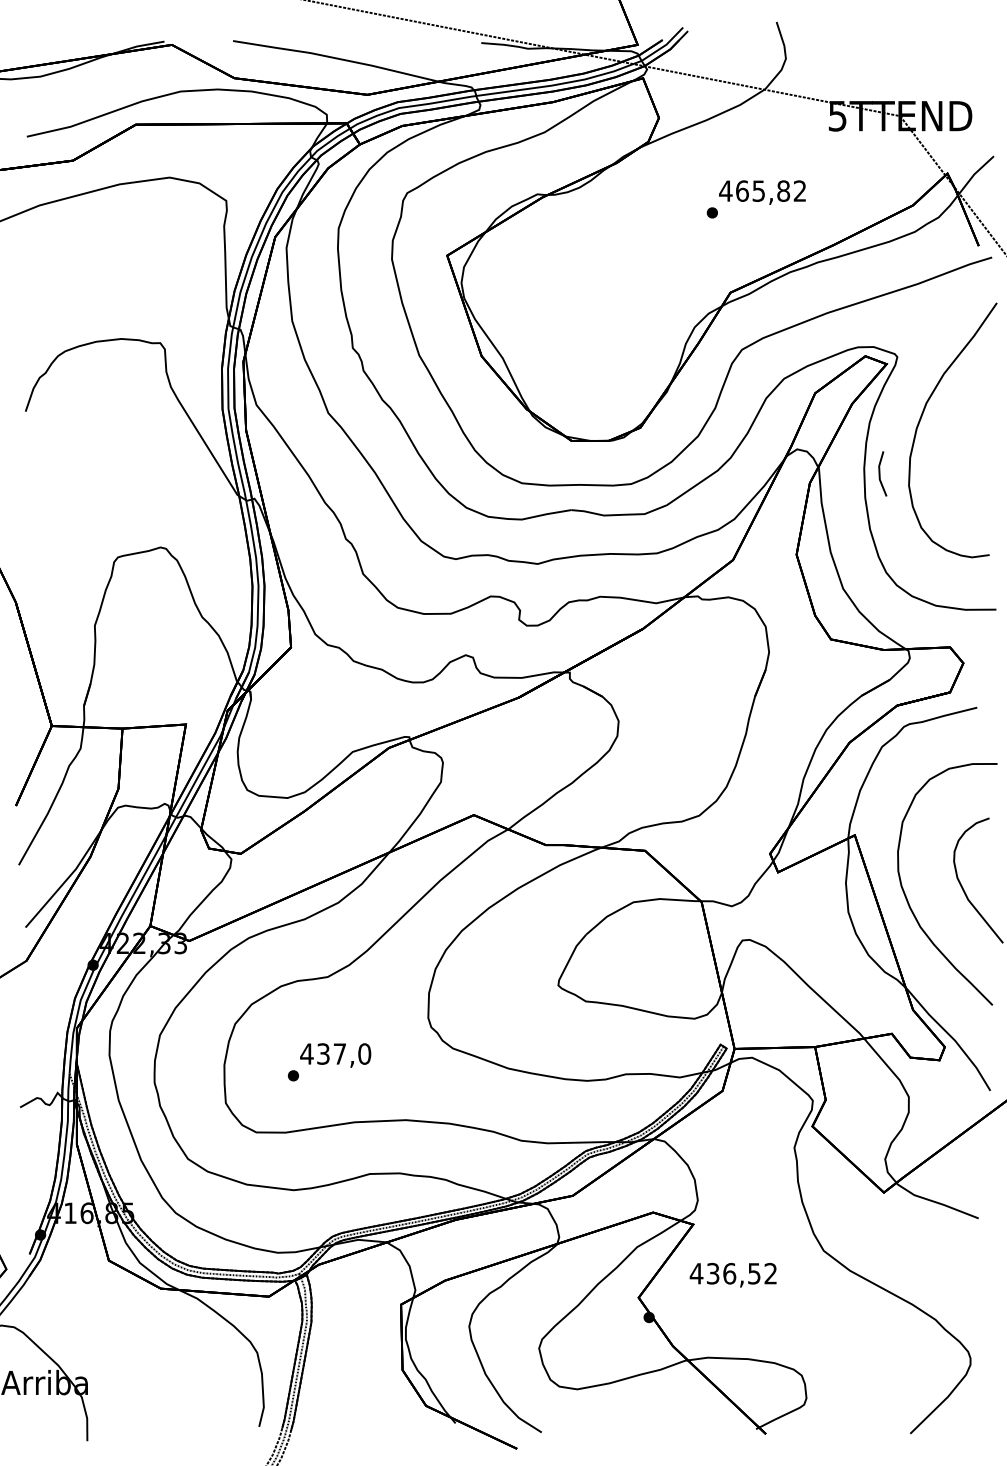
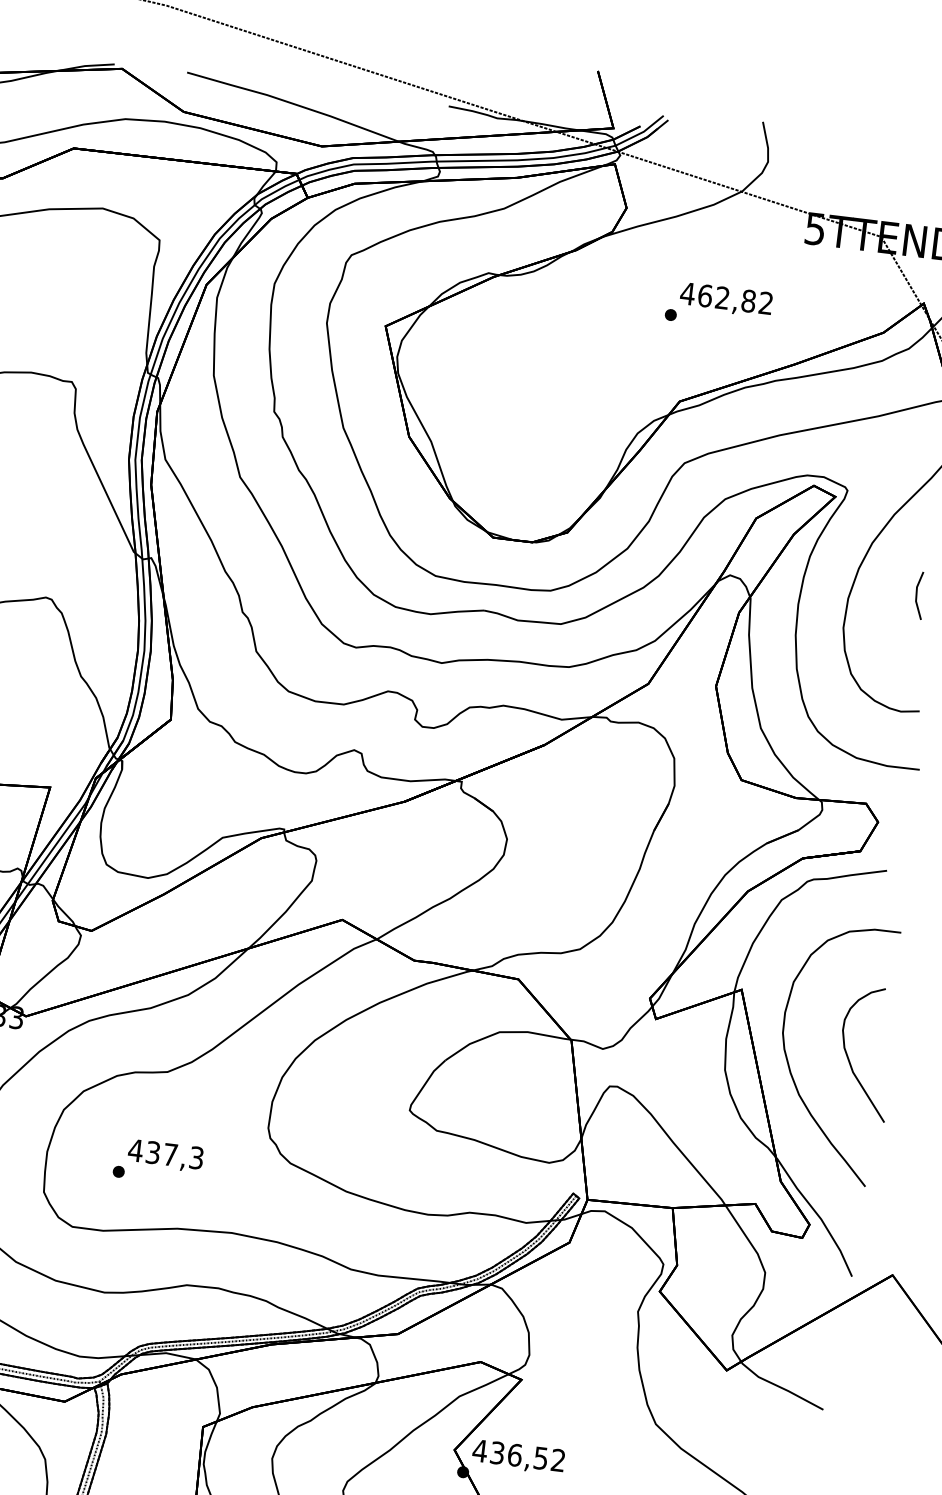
text: (758, 190) -> (722, 297), 465,82 -> 462,82
line: (880, 473) -> (917, 594), moved
text: (364, 1053) -> (196, 1157), 437,0 -> 437,3
text: (732, 1274) -> (517, 1456), moved

